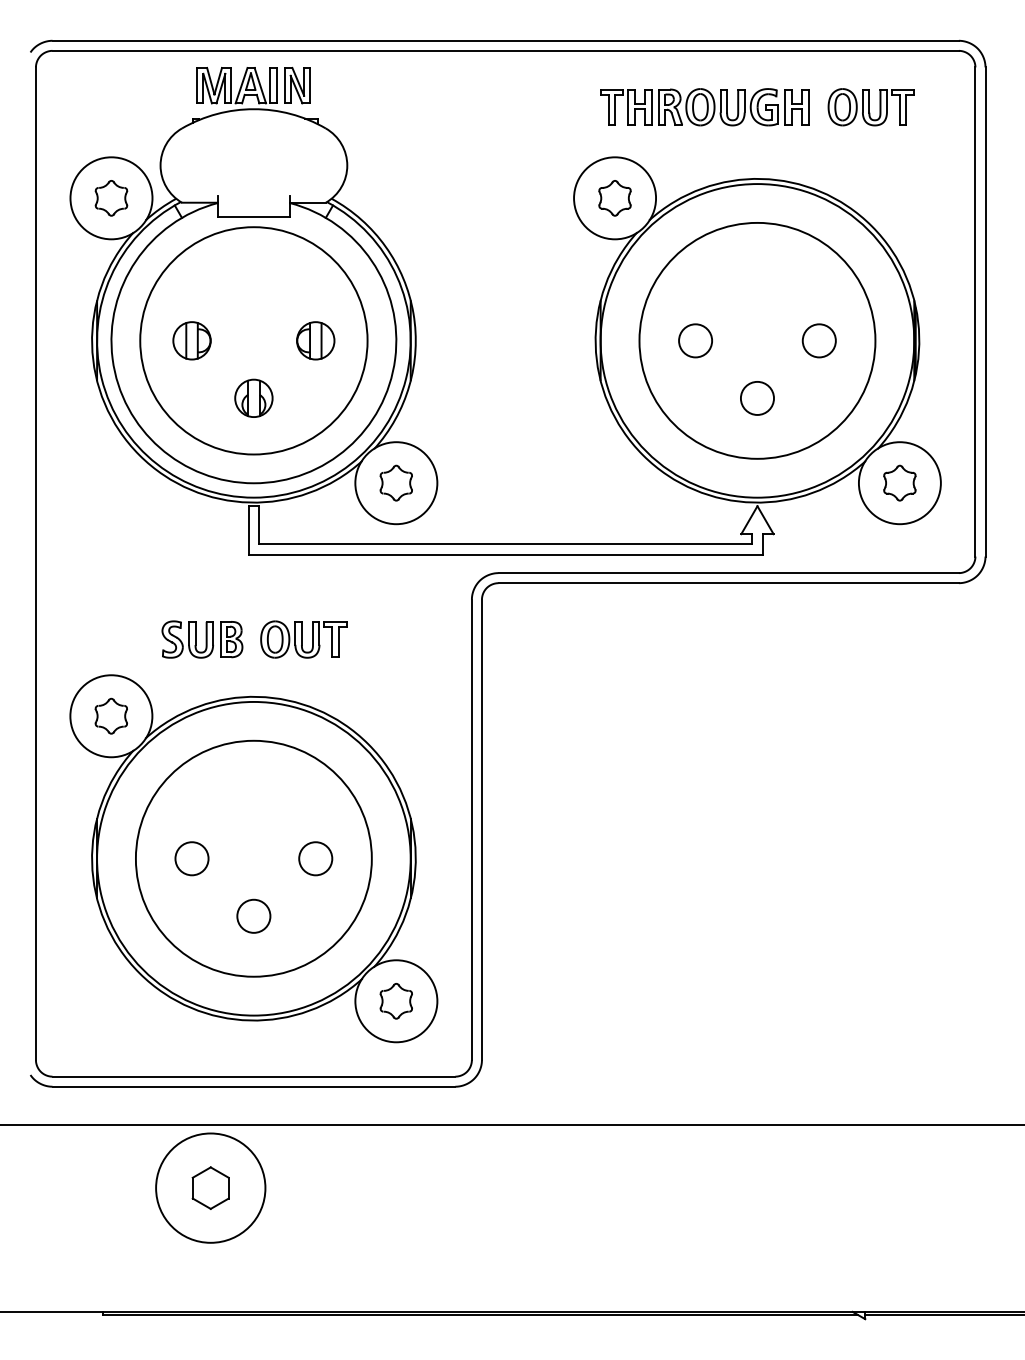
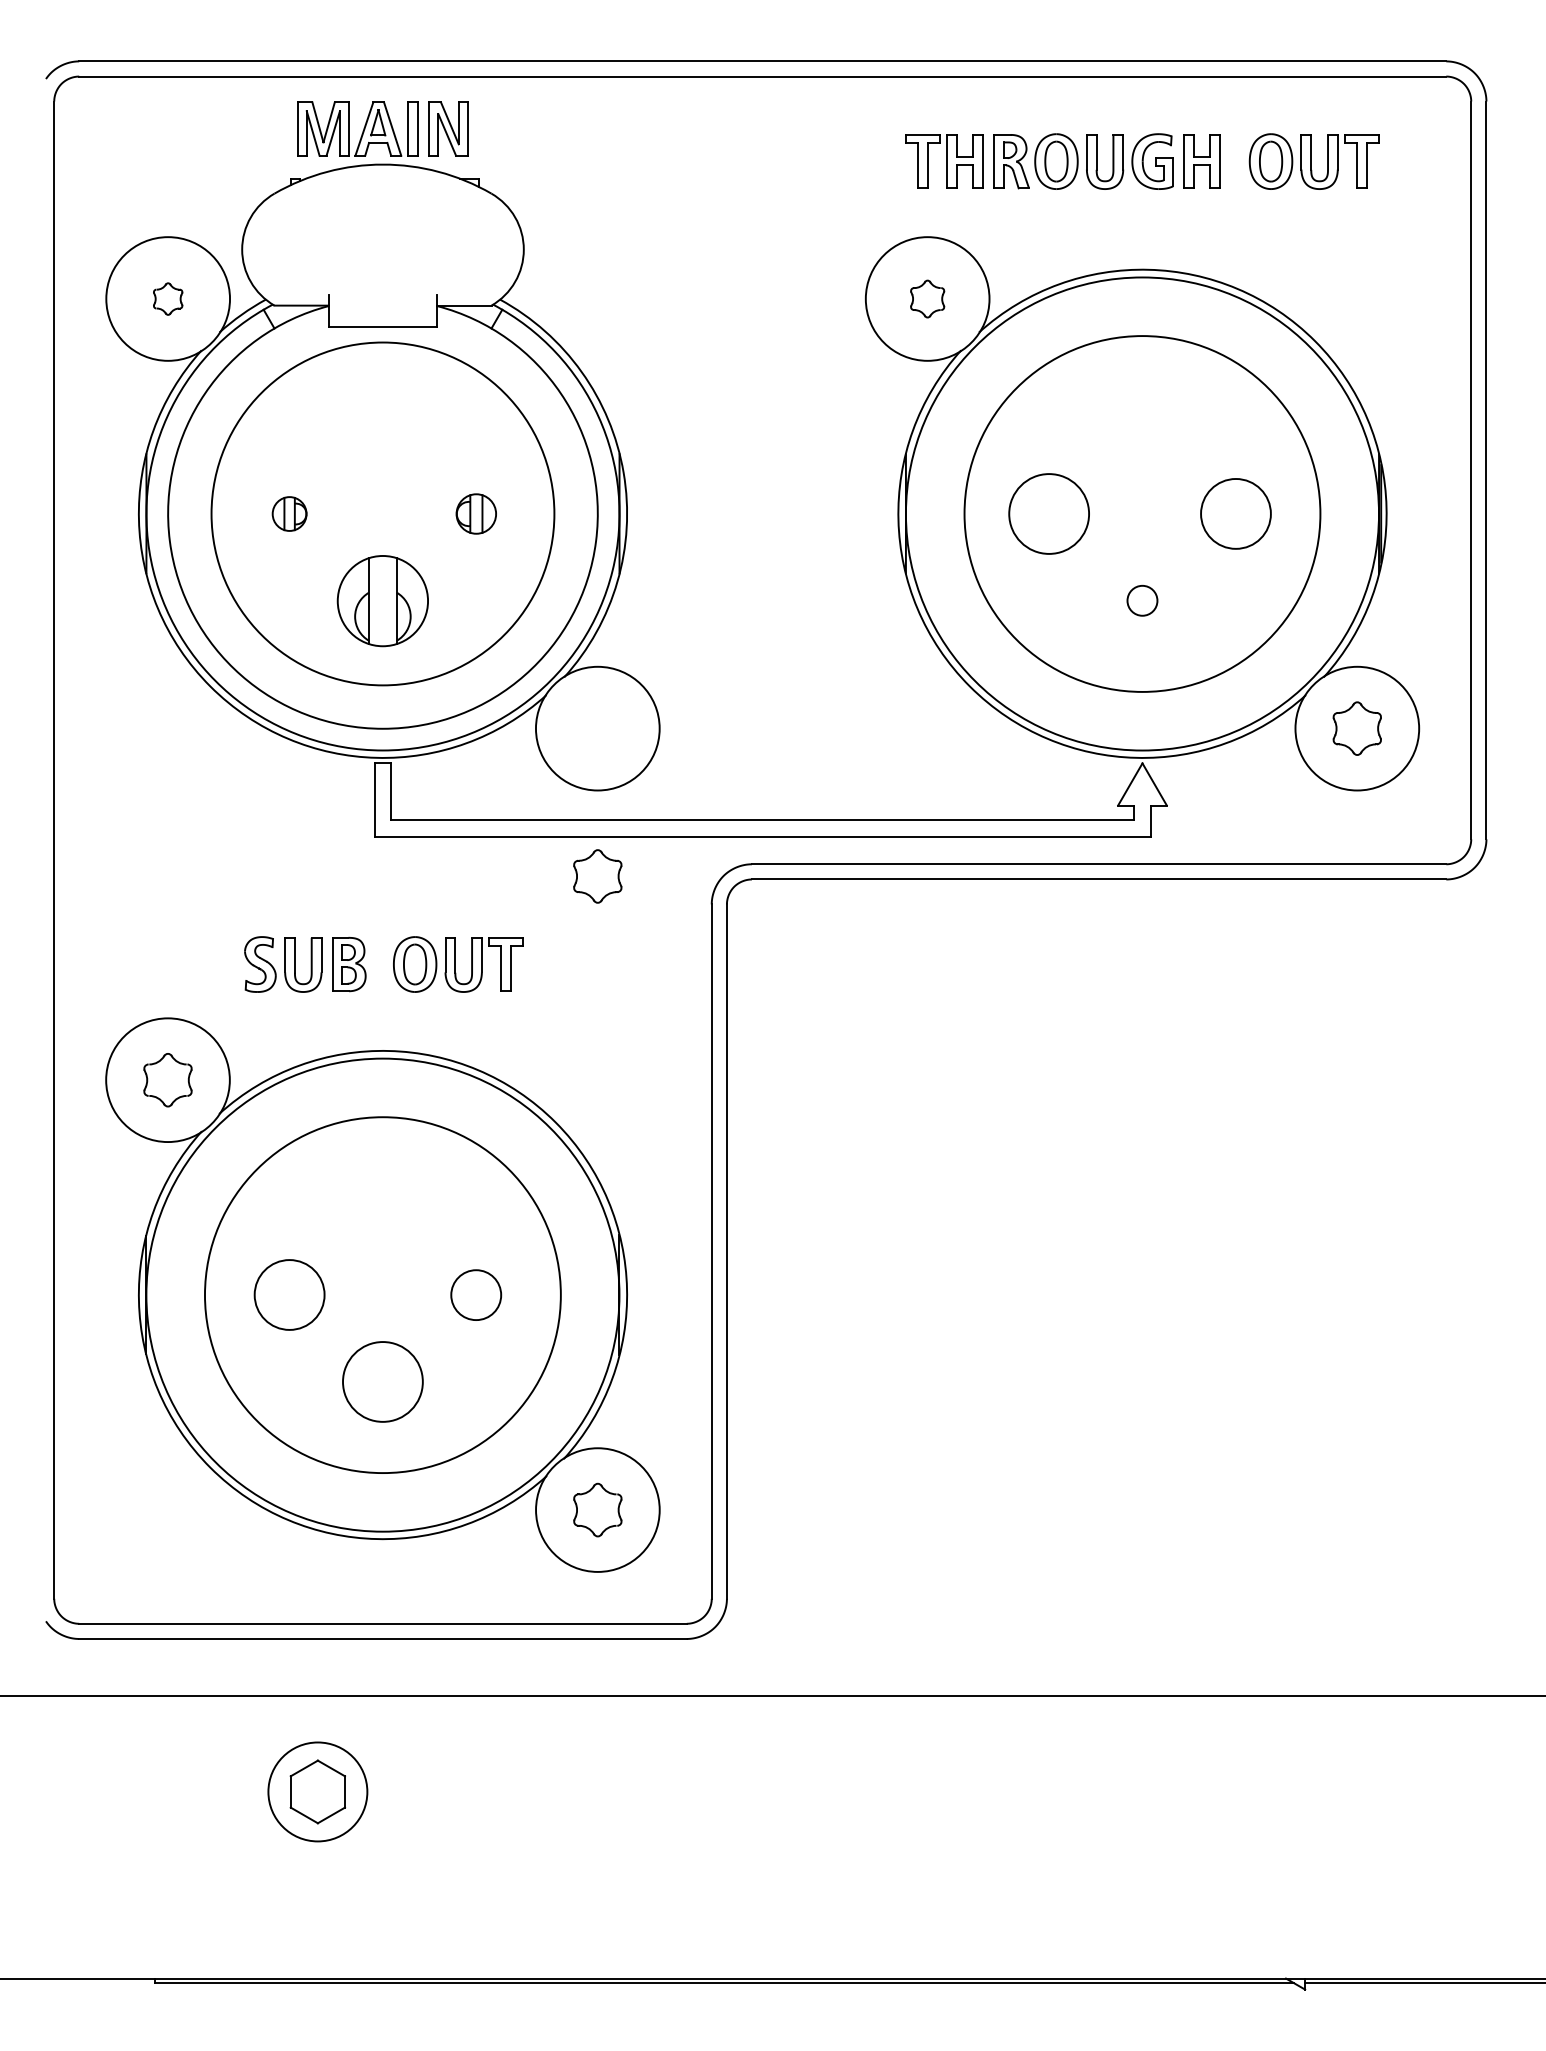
part: (111, 198) -> (168, 299), size x0.6
part: (614, 198) -> (926, 299), size x0.7
part: (191, 340) -> (288, 513), size x0.6
part: (315, 340) -> (475, 513), size x0.7
circle: (695, 340) -> (1049, 513), size x1.6
circle: (818, 340) -> (1234, 513), size x1.4
part: (253, 397) -> (382, 599), size x1.6
circle: (757, 397) -> (1142, 599), size x0.6
part: (395, 482) -> (596, 875), moved
circle: (191, 858) -> (288, 1294), size x1.4
circle: (253, 915) -> (382, 1380), size x1.6
circle: (210, 1187) -> (317, 1790), size x0.6

